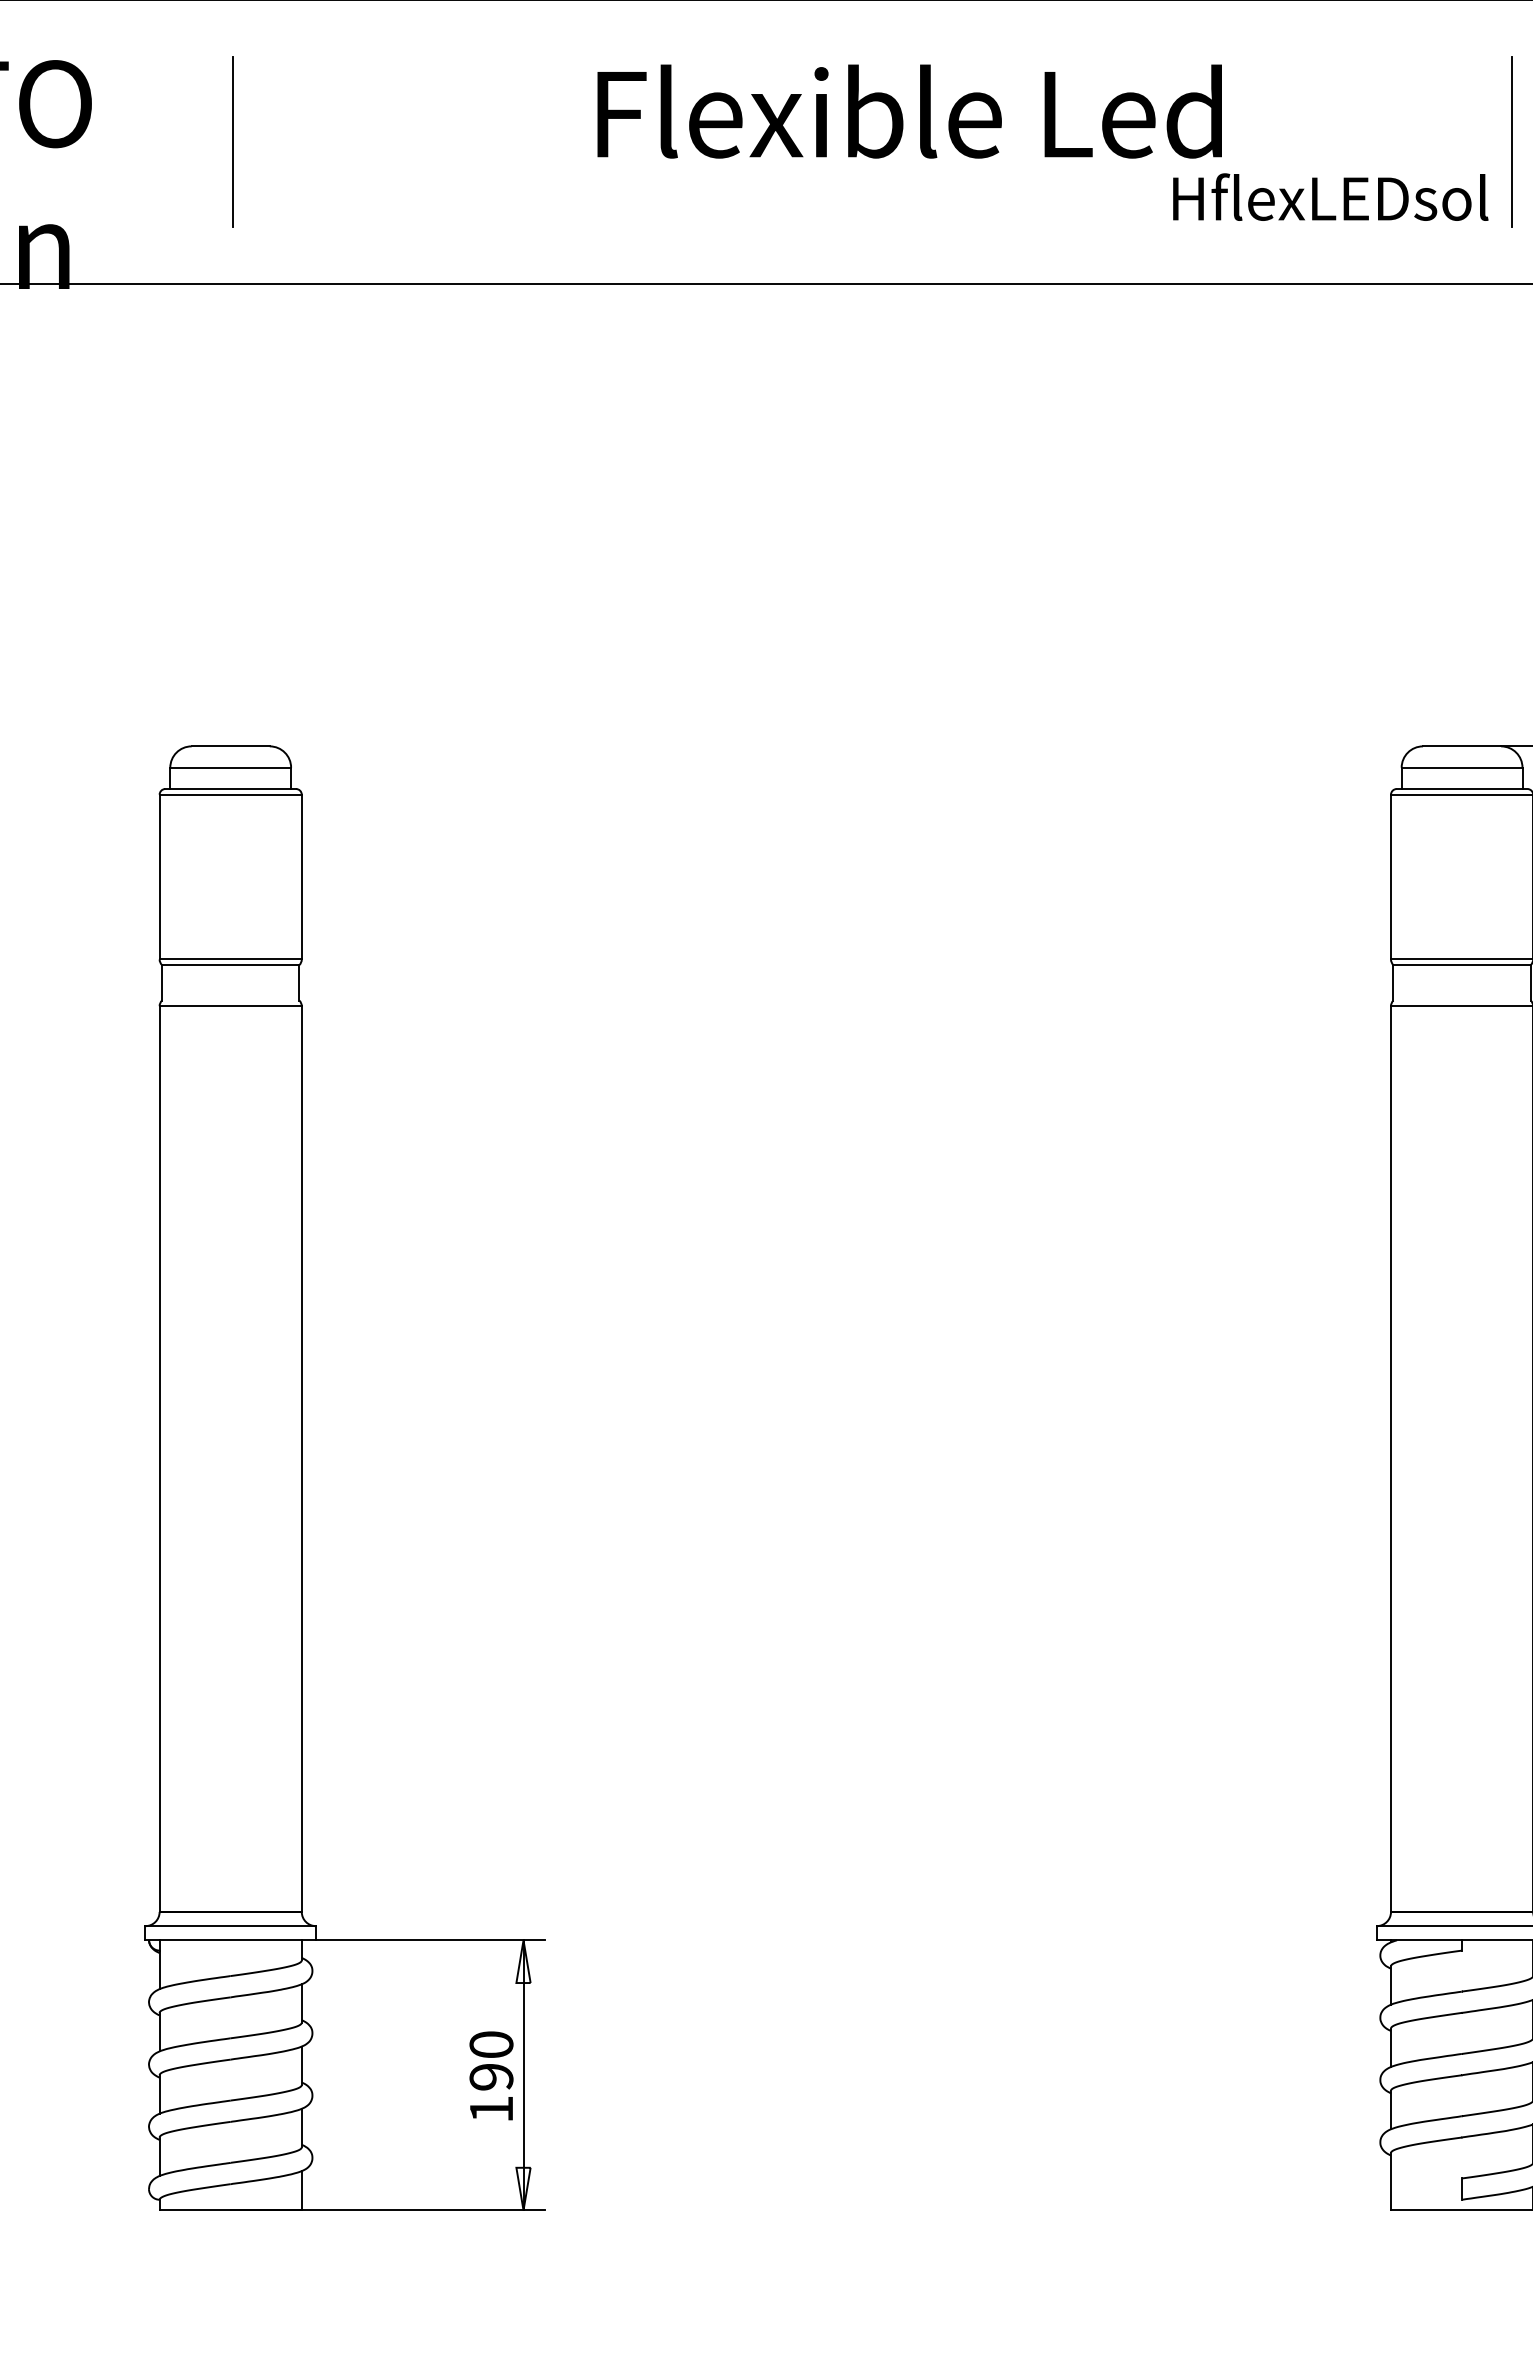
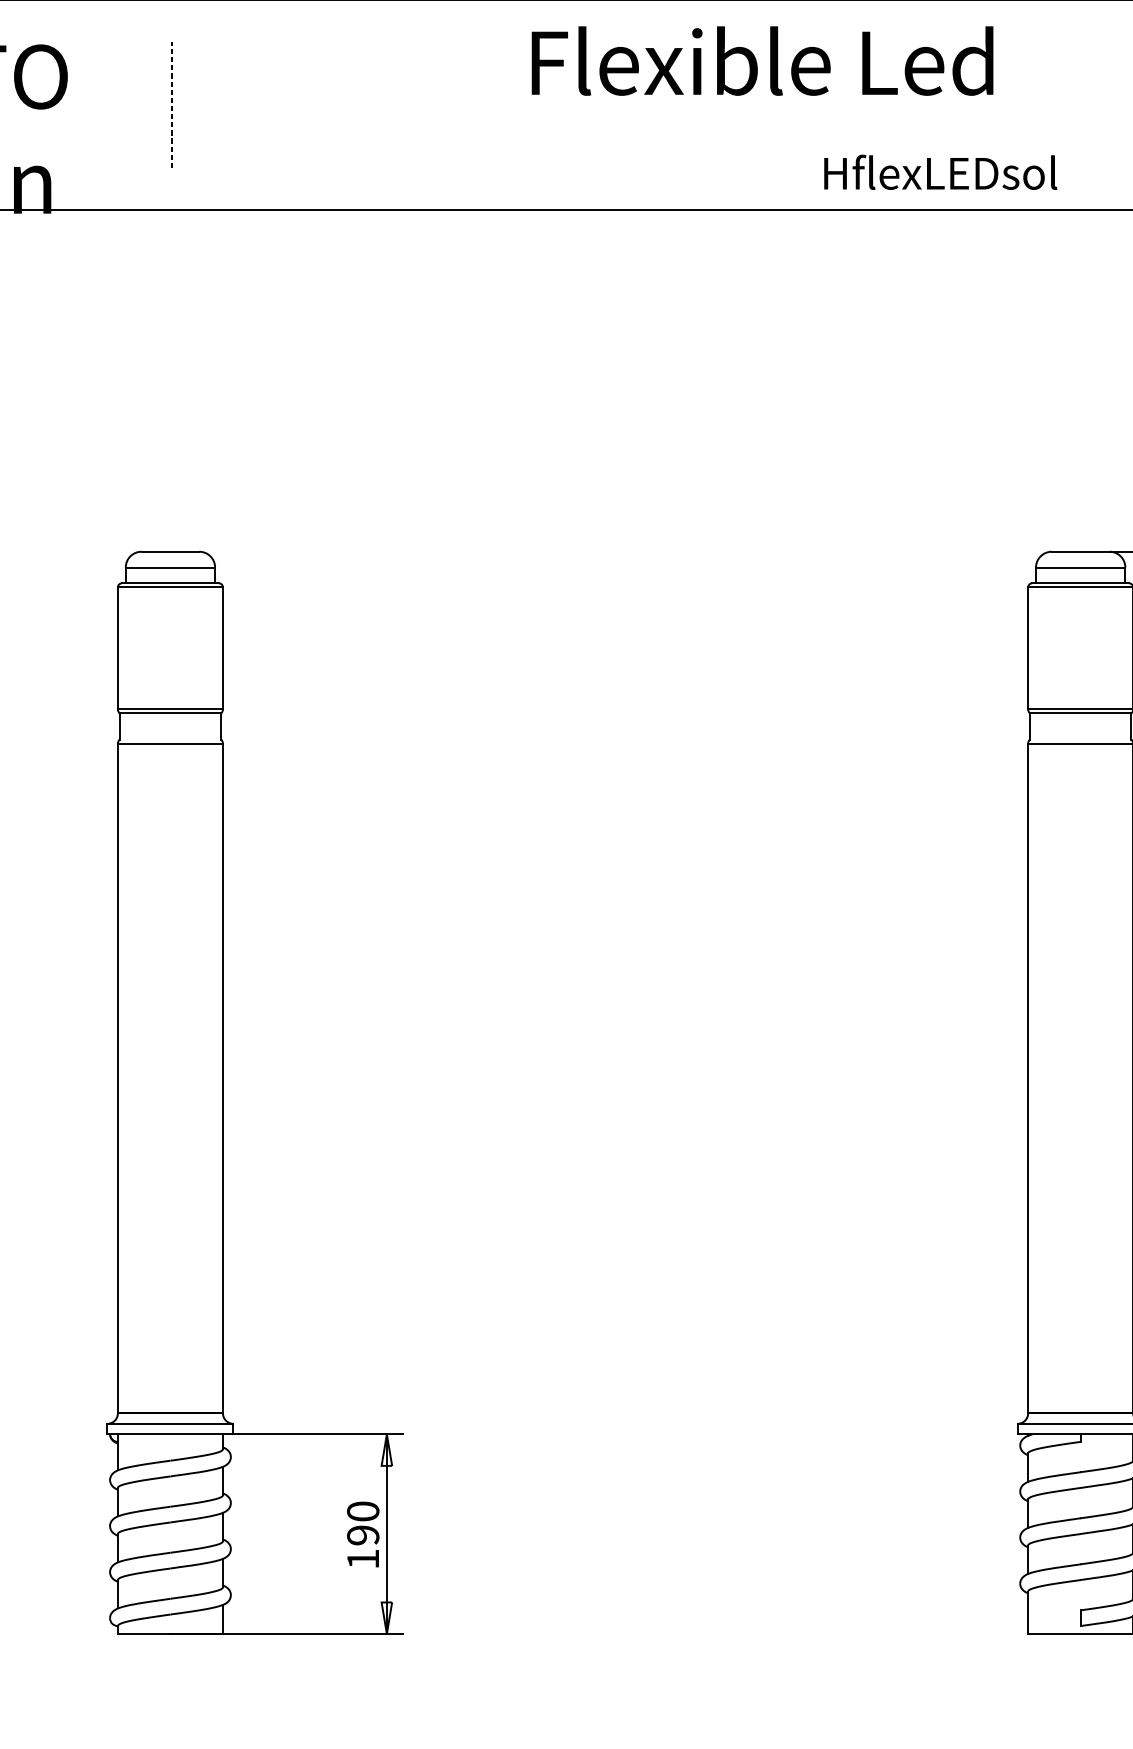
text: (909, 111) -> (762, 61), moved
line: (232, 141) -> (171, 104), solid -> dashed
line: (1512, 141) -> (1117, 104), removed
text: (1330, 196) -> (940, 171), moved

